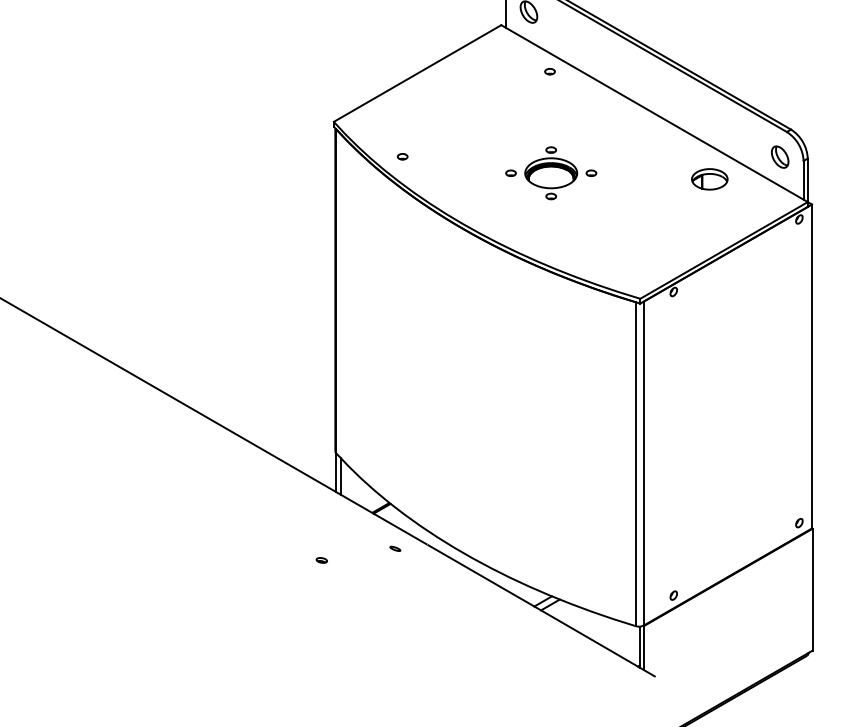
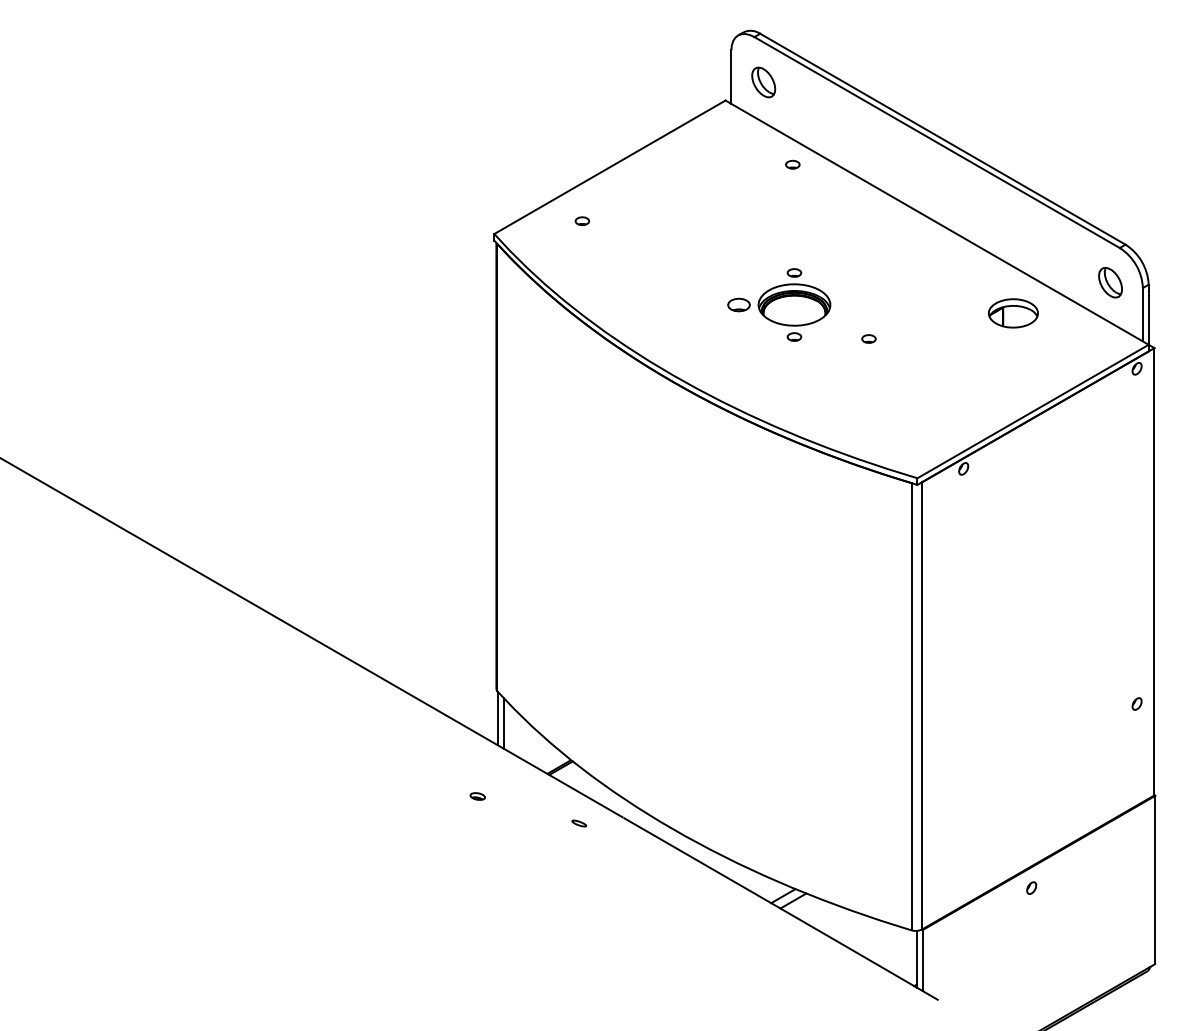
part: (402, 156) -> (582, 220), moved
part: (510, 172) -> (738, 304), size x1.6
part: (591, 172) -> (868, 338), moved
part: (798, 522) -> (1136, 703), moved
part: (321, 560) -> (477, 796), moved
part: (673, 595) -> (1031, 887), moved

